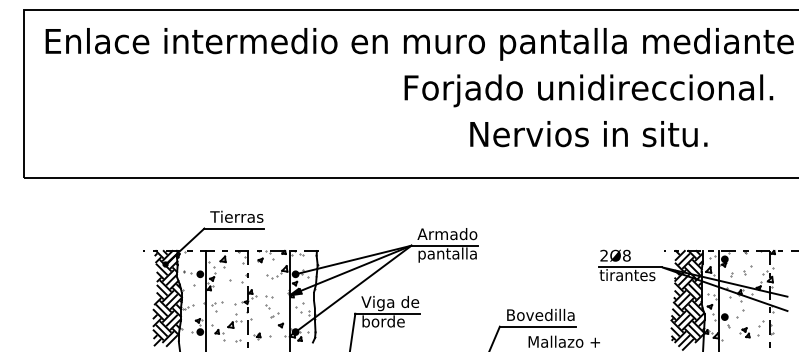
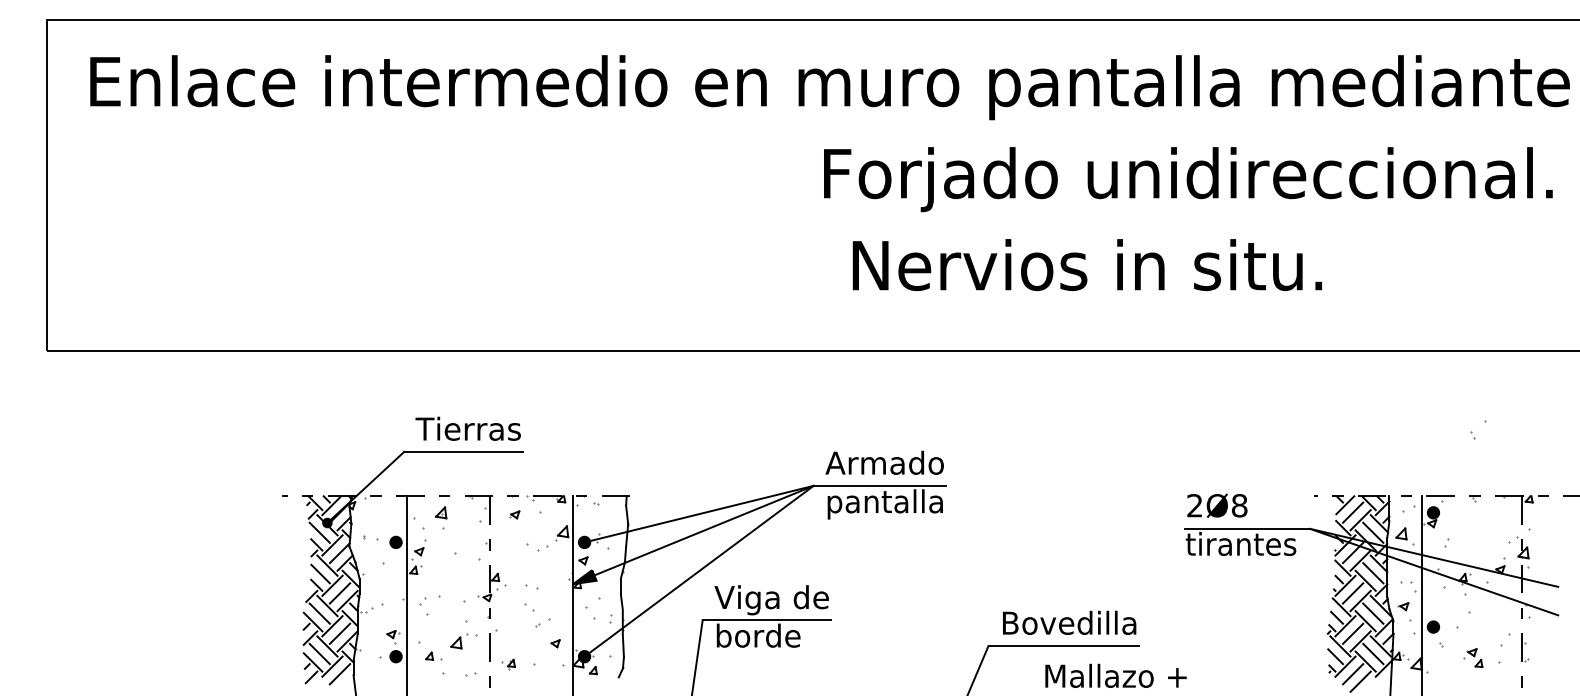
text: (588, 90) -> (1187, 178), moved
text: (588, 134) -> (1086, 265), moved
part: (747, 270) -> (1478, 430), moved

